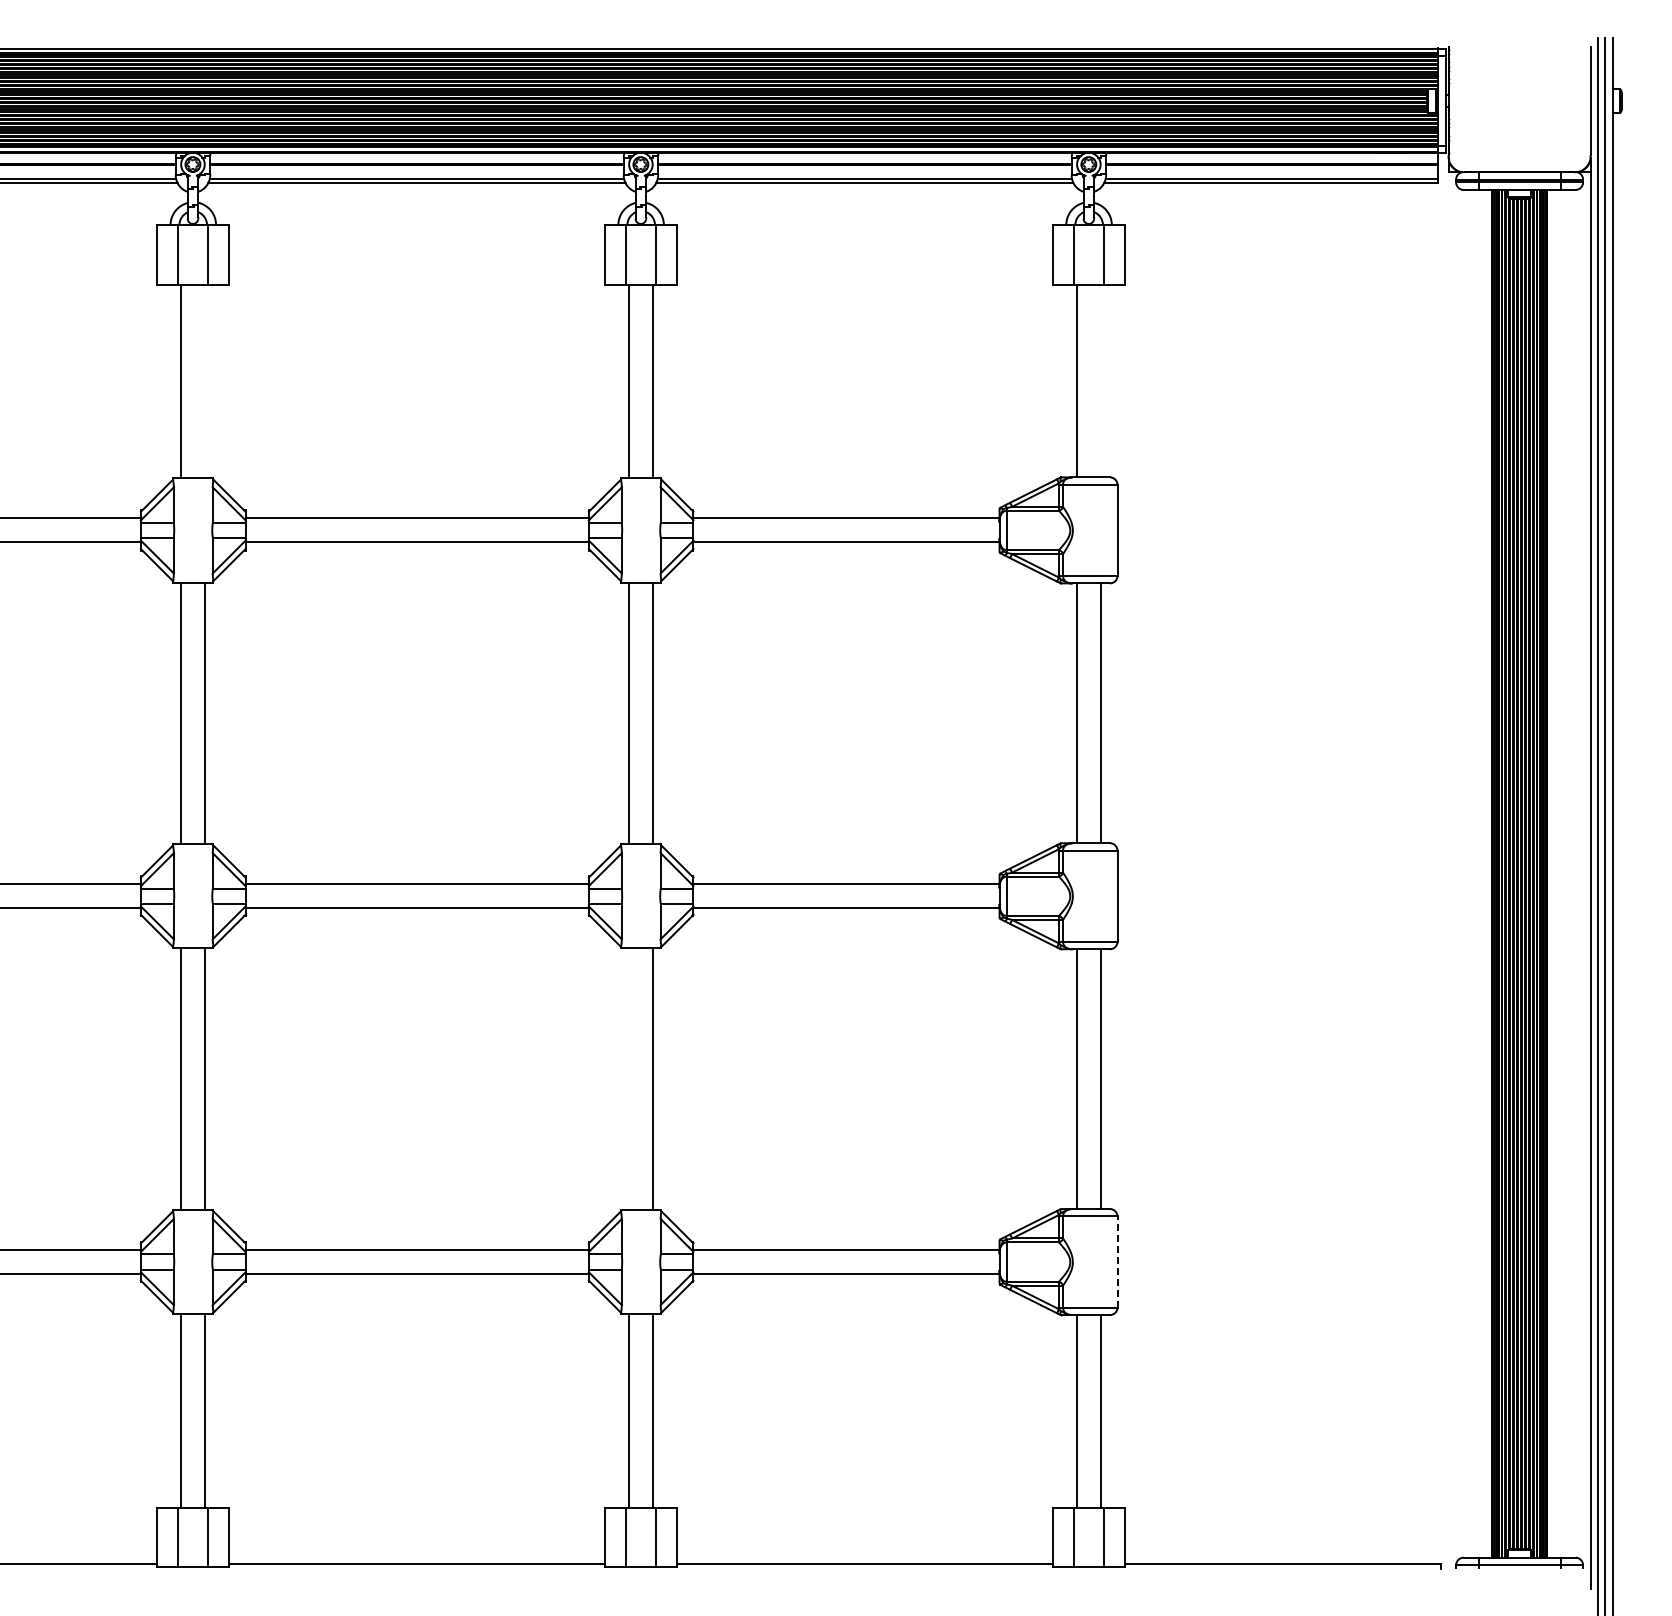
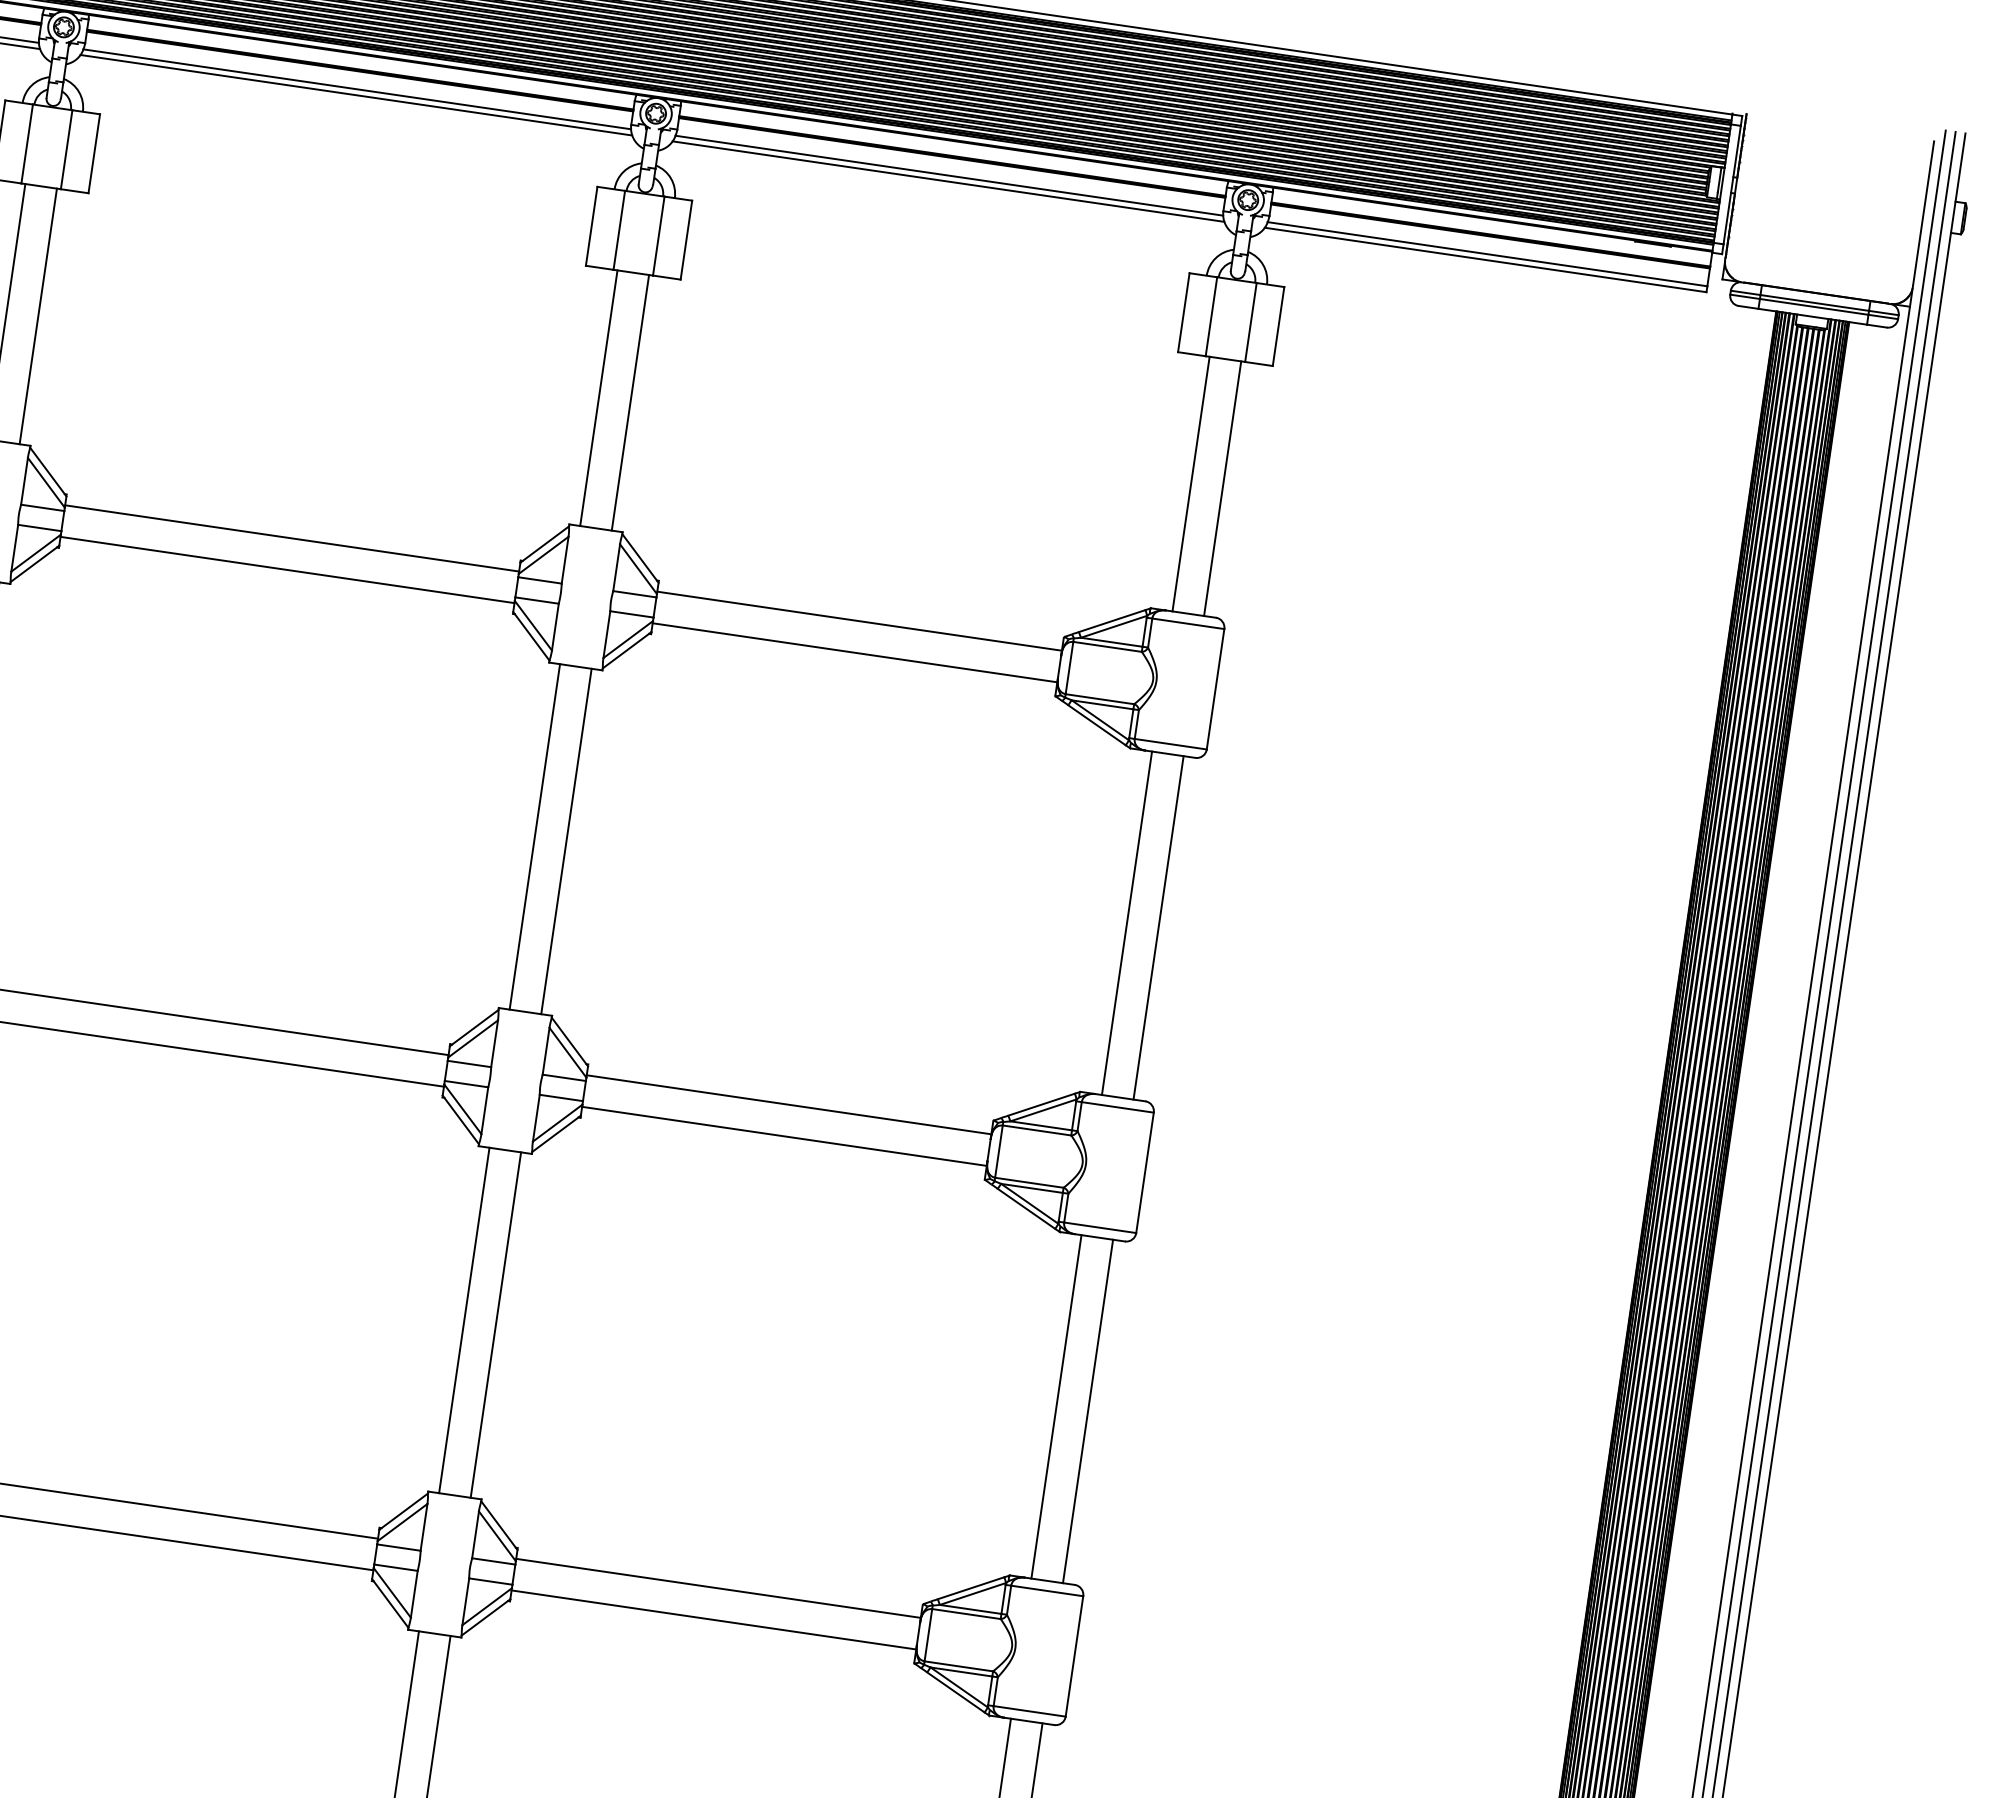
line: (1101, 380) -> (1223, 488), added
line: (205, 381) -> (38, 316), added
line: (629, 1078) -> (464, 1319), added
line: (1117, 1262) -> (1074, 1657), dashed -> solid

